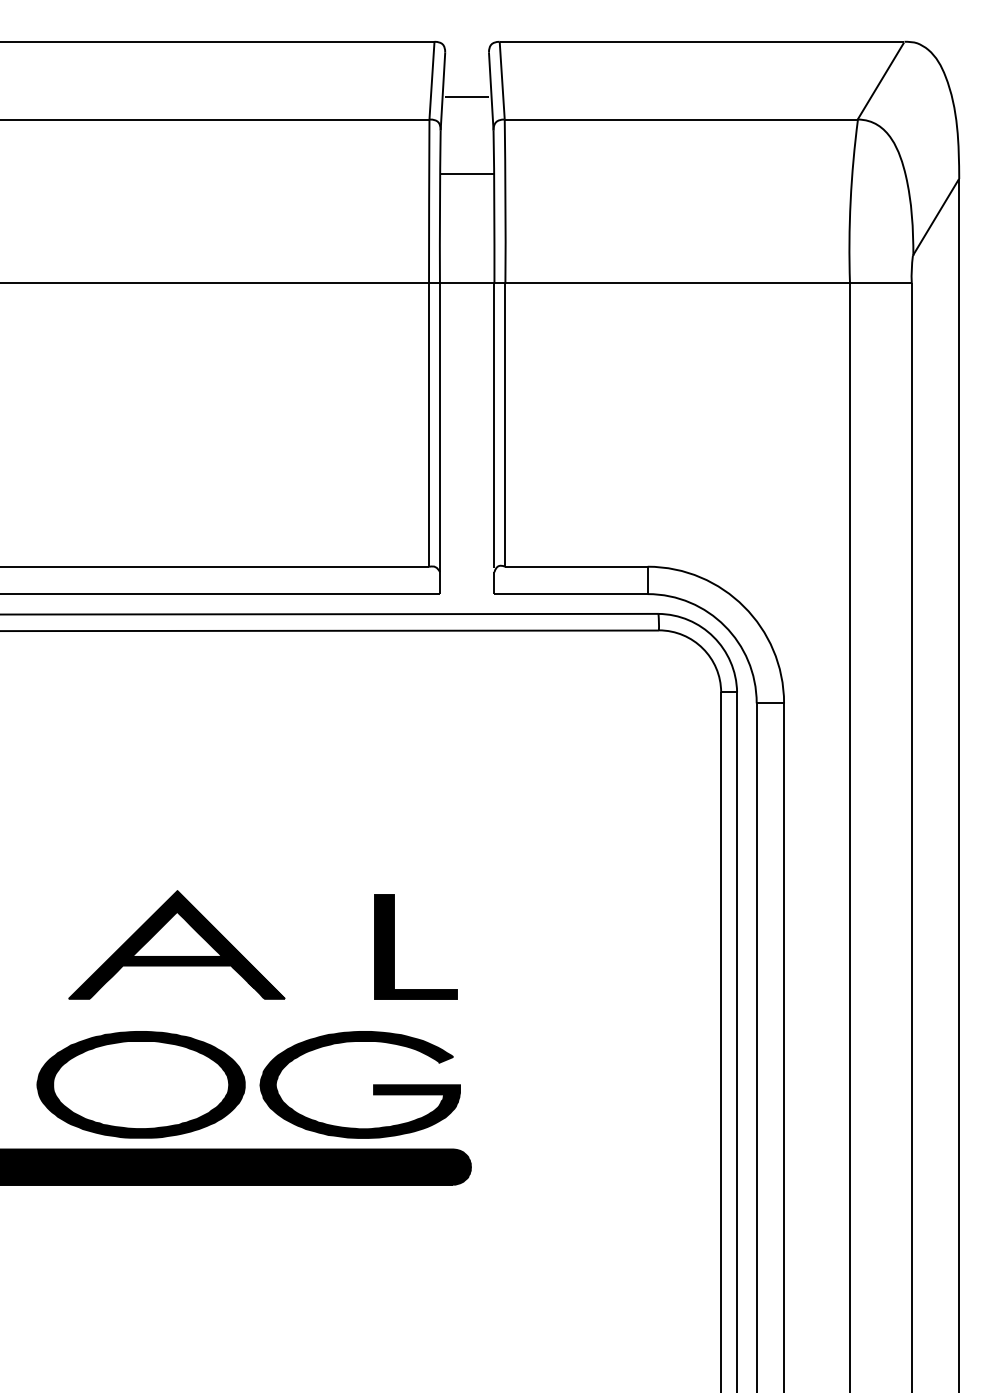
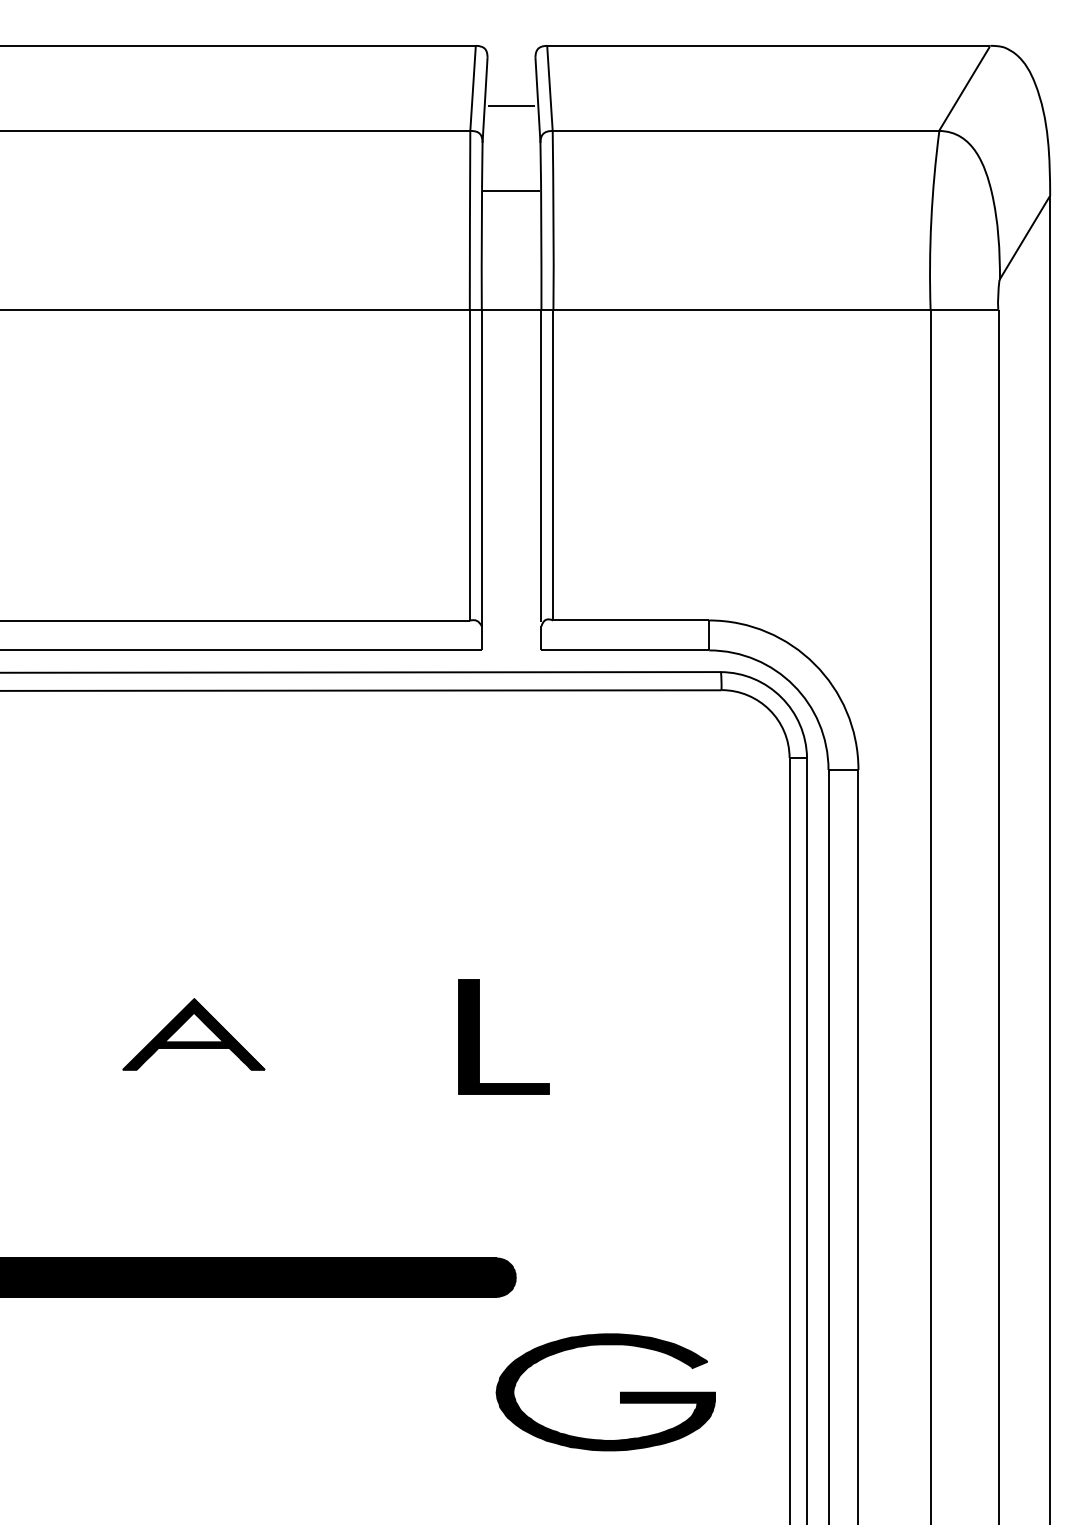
part: (176, 944) -> (193, 1033), size x0.6
part: (394, 946) -> (480, 1036), moved
part: (140, 1084) -> (154, 1187), removed
part: (373, 1084) -> (620, 1391), moved

